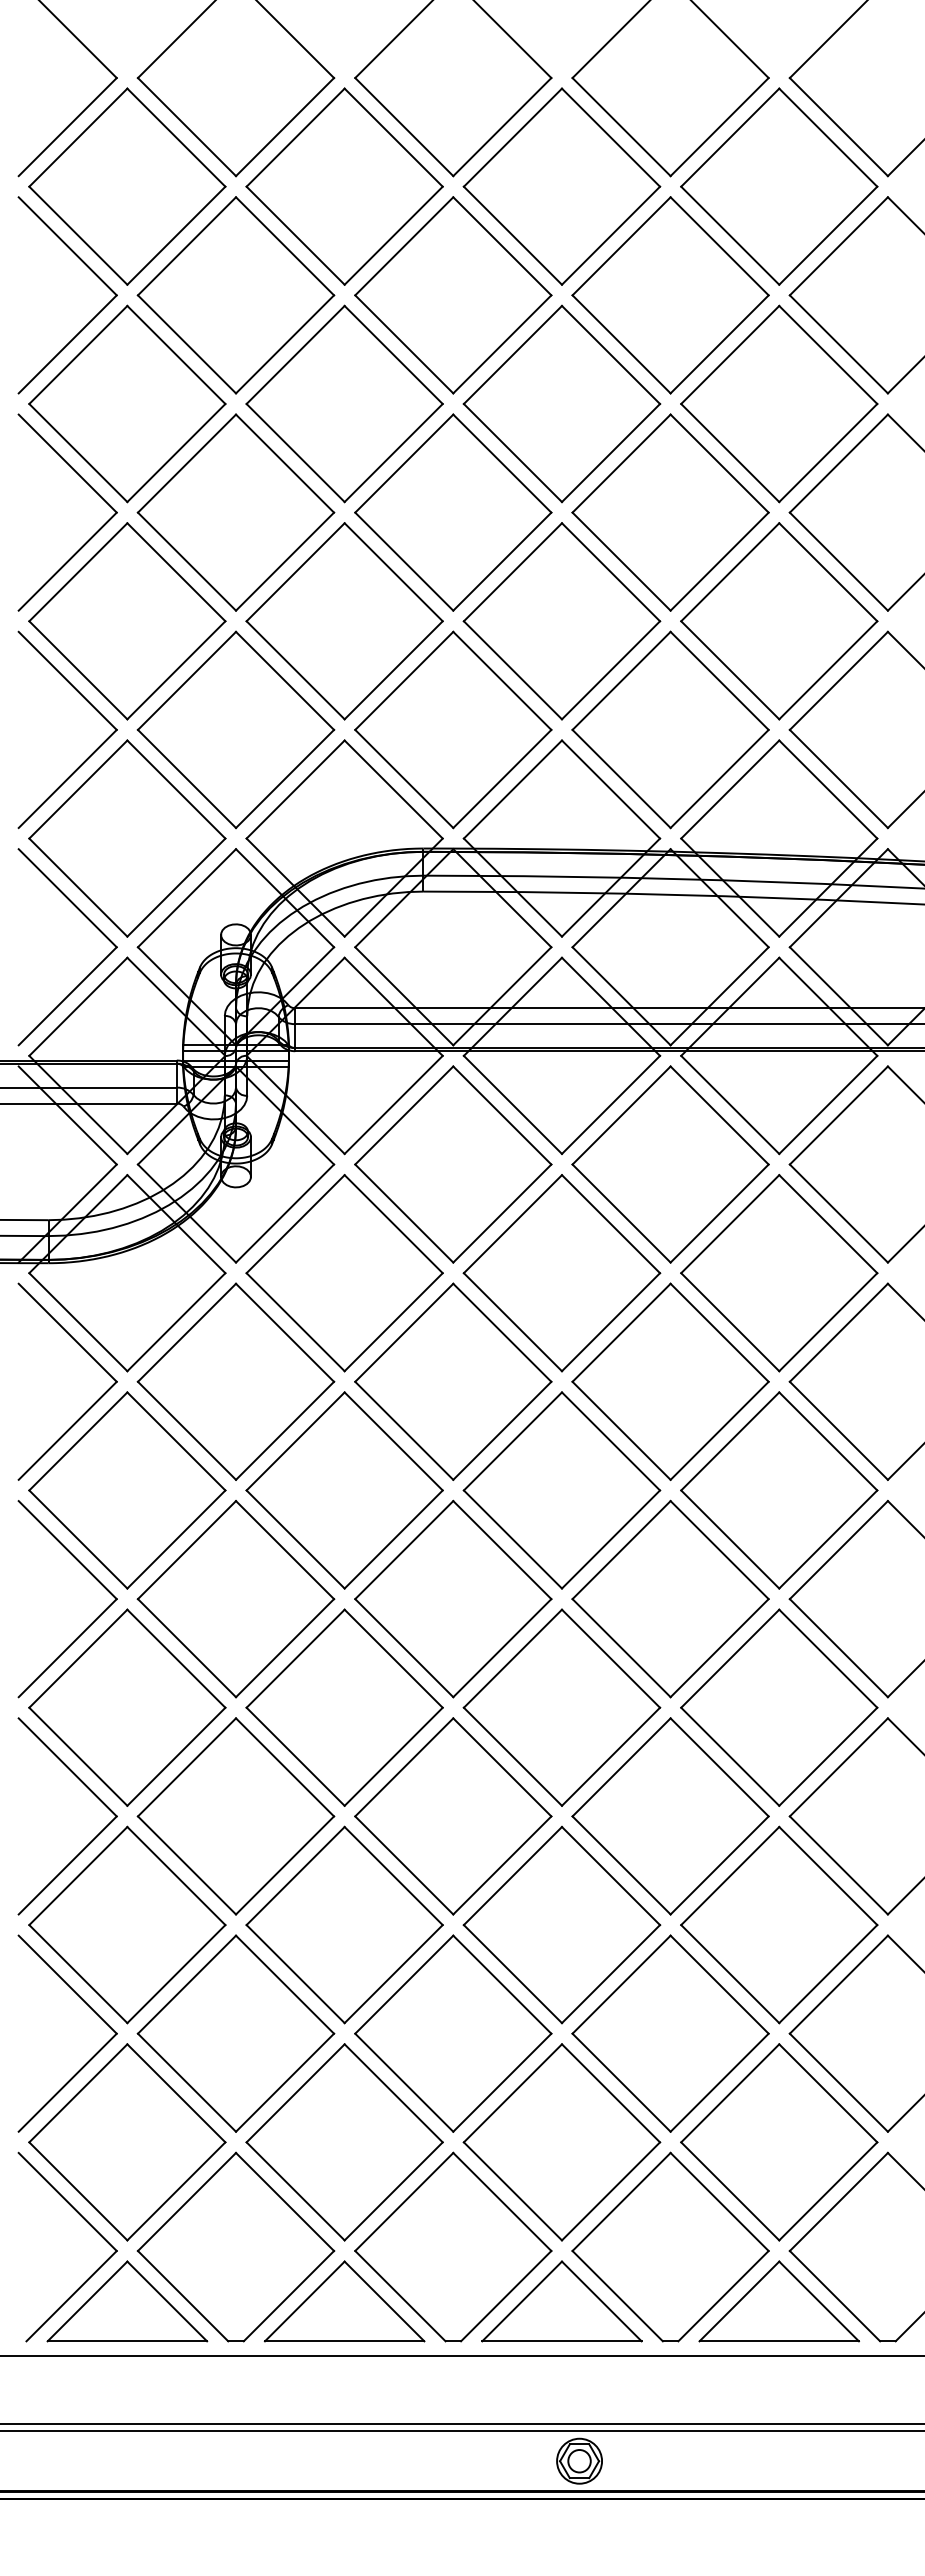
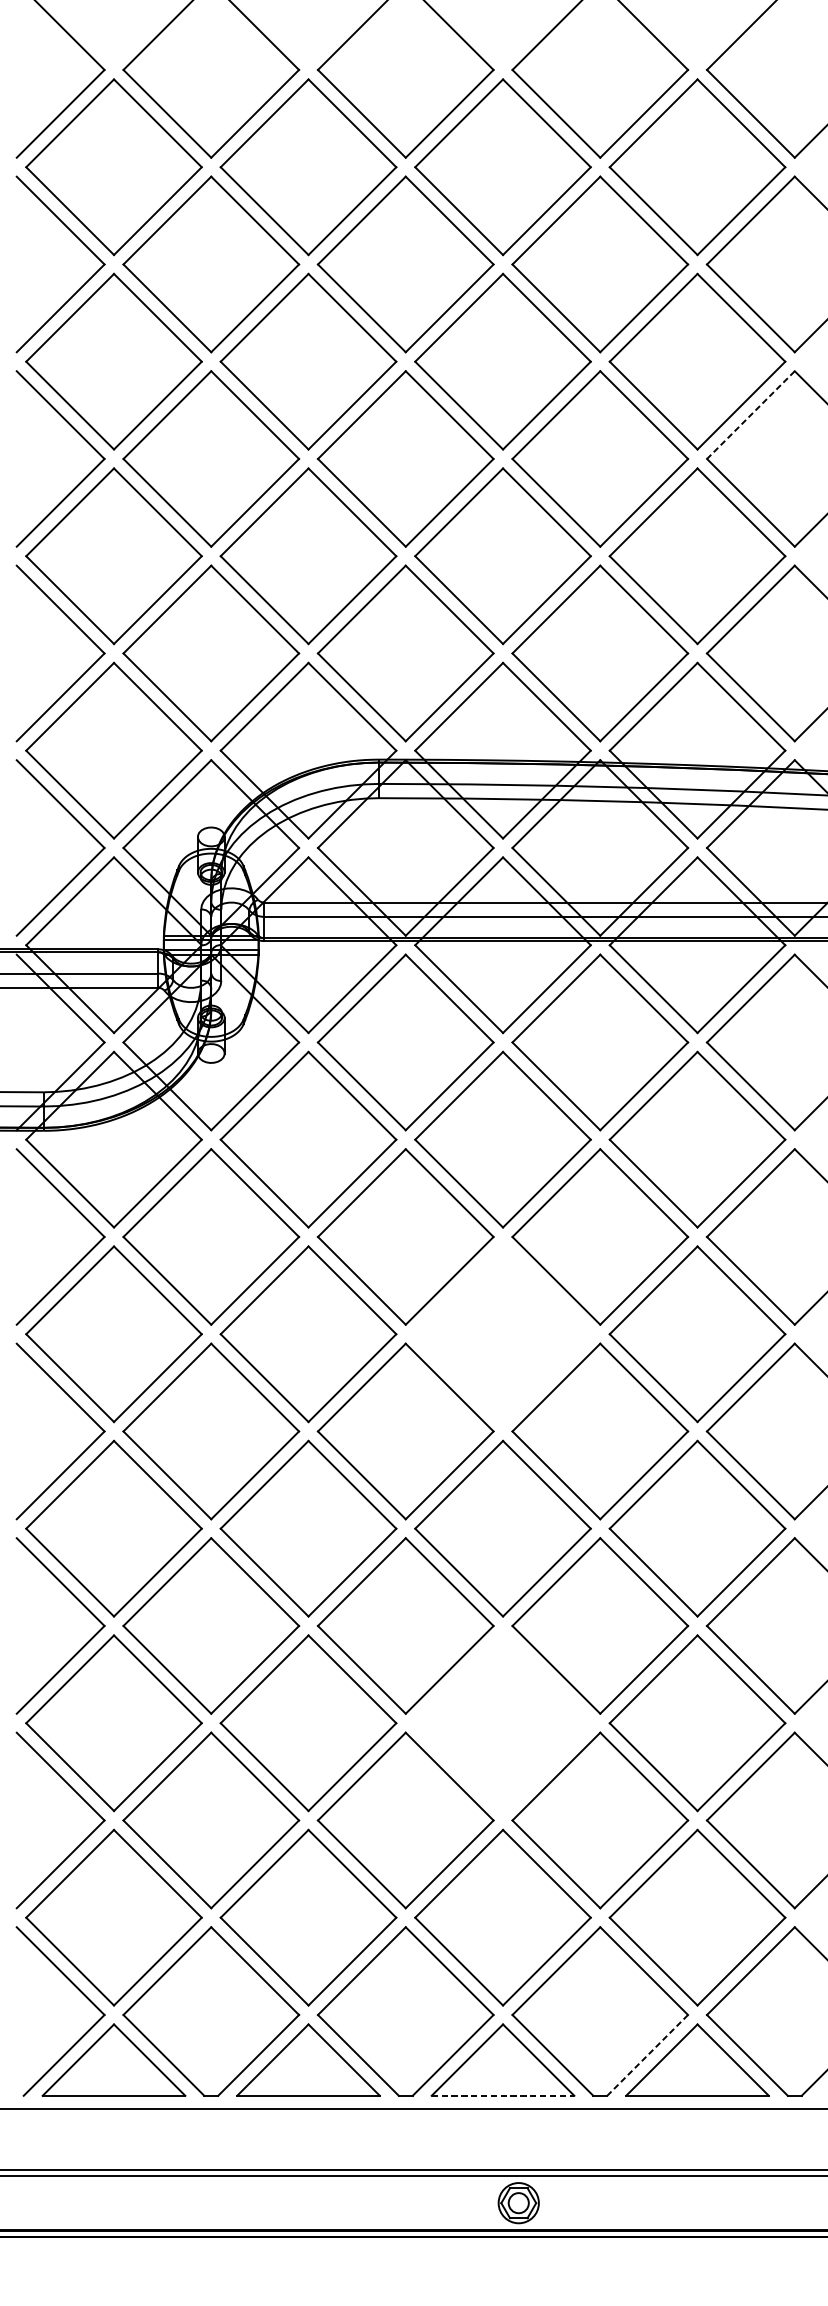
line: (838, 463) -> (750, 414), solid -> dashed
part: (561, 1490) -> (502, 1334), removed
part: (561, 1924) -> (502, 1722), removed
line: (723, 2296) -> (647, 2055), solid -> dashed
line: (561, 2341) -> (502, 2095), solid -> dashed

